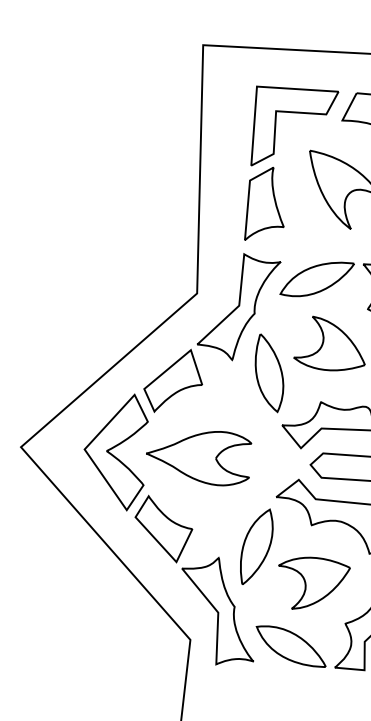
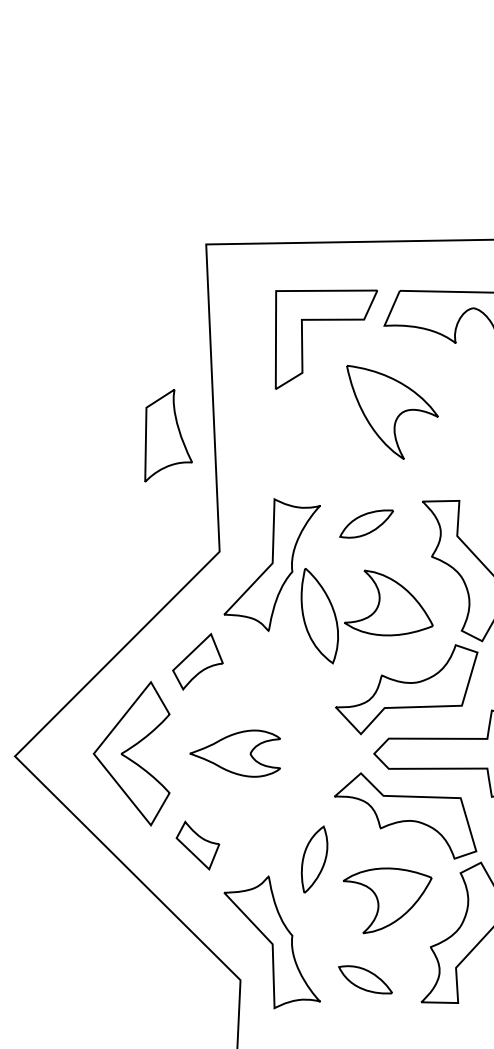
part: (266, 204) -> (168, 435), moved
part: (317, 278) -> (366, 523), size x0.6
part: (269, 373) -> (319, 616), moved
part: (173, 380) -> (197, 661), size x0.7
part: (198, 456) -> (235, 753), size x0.7
part: (163, 528) -> (197, 845), size x0.6
part: (256, 546) -> (314, 859), size x0.7
part: (291, 646) -> (365, 979), size x0.6

